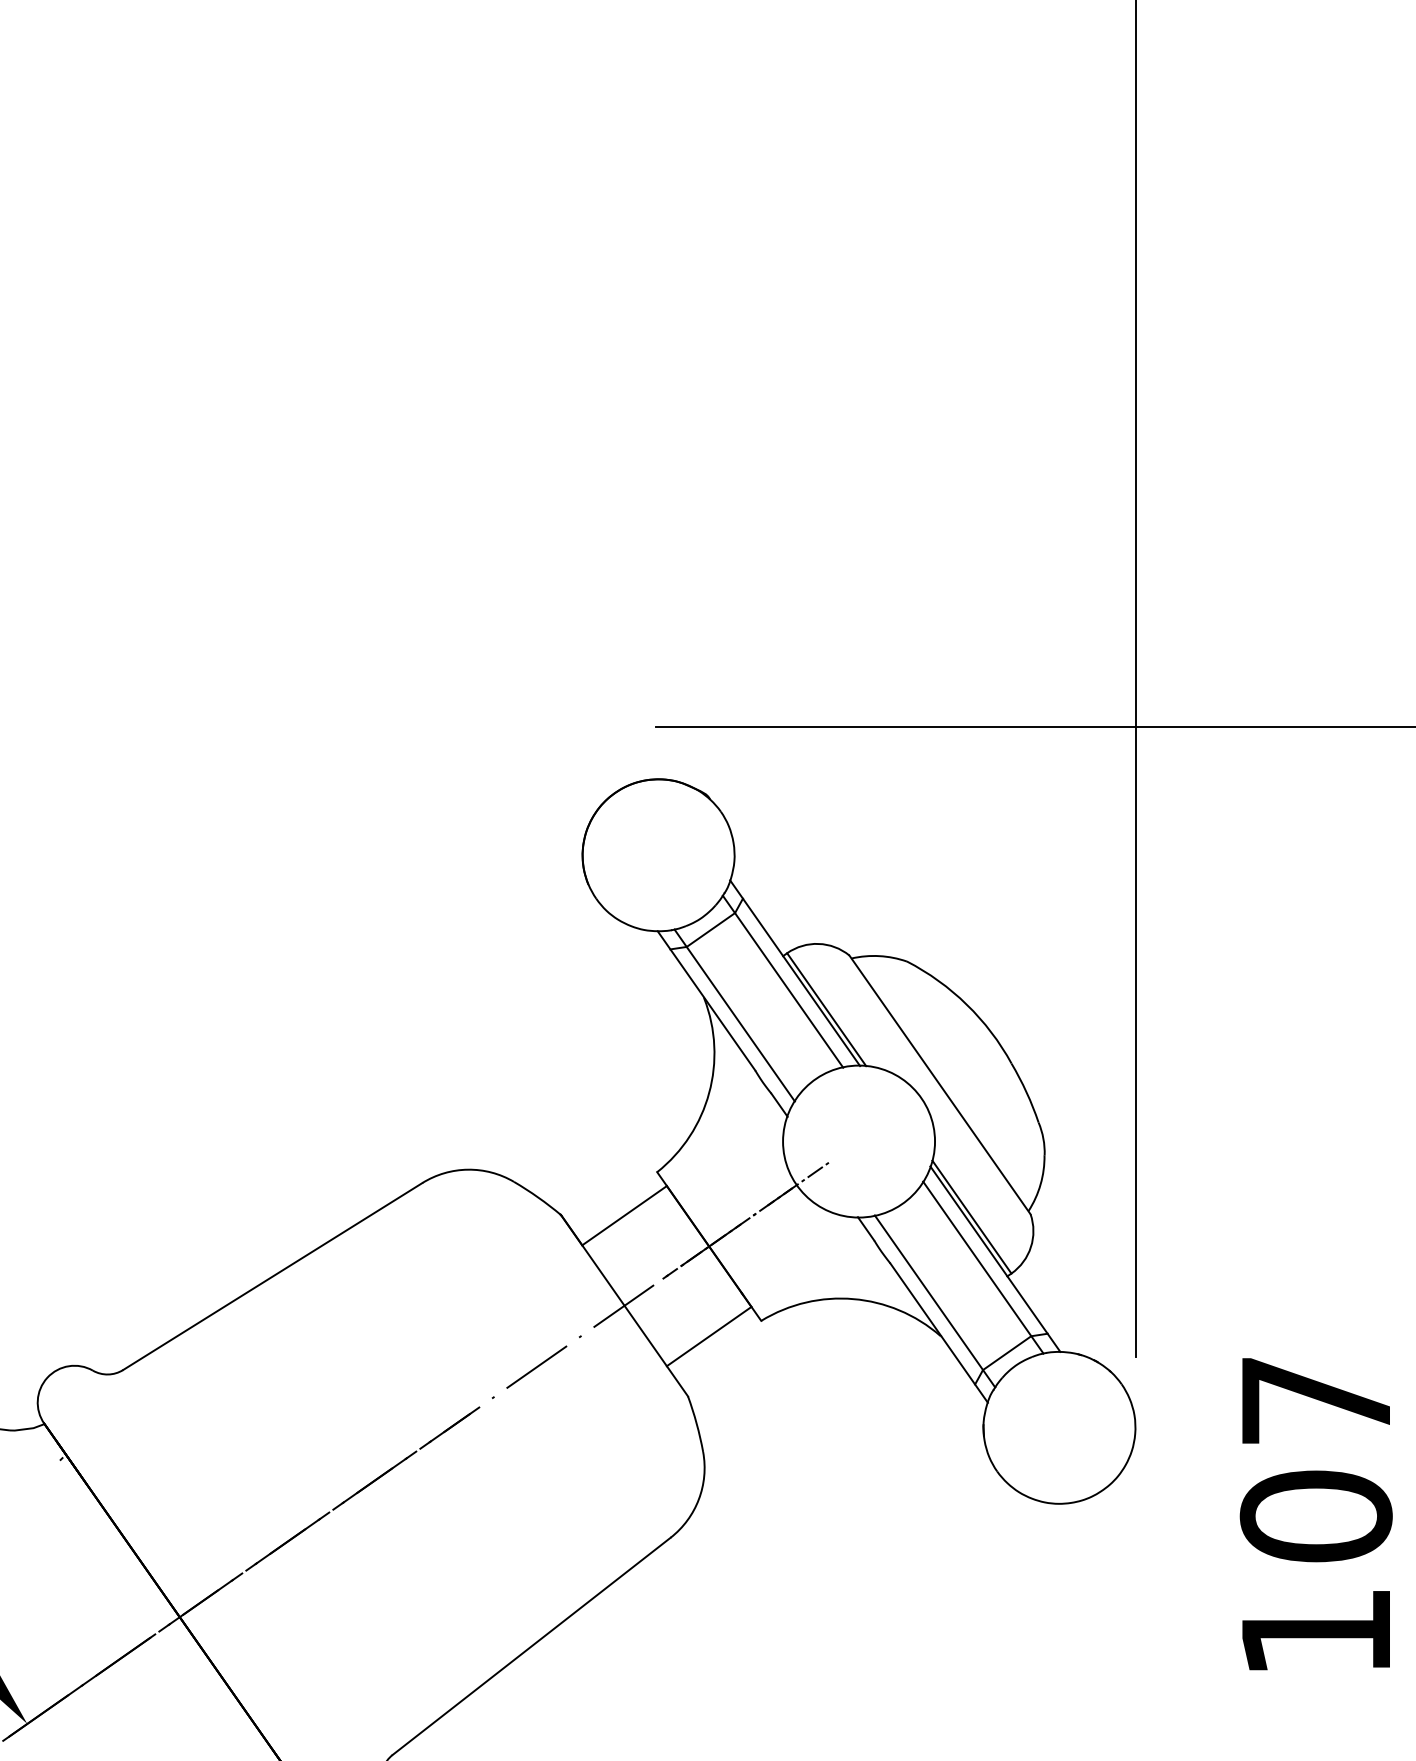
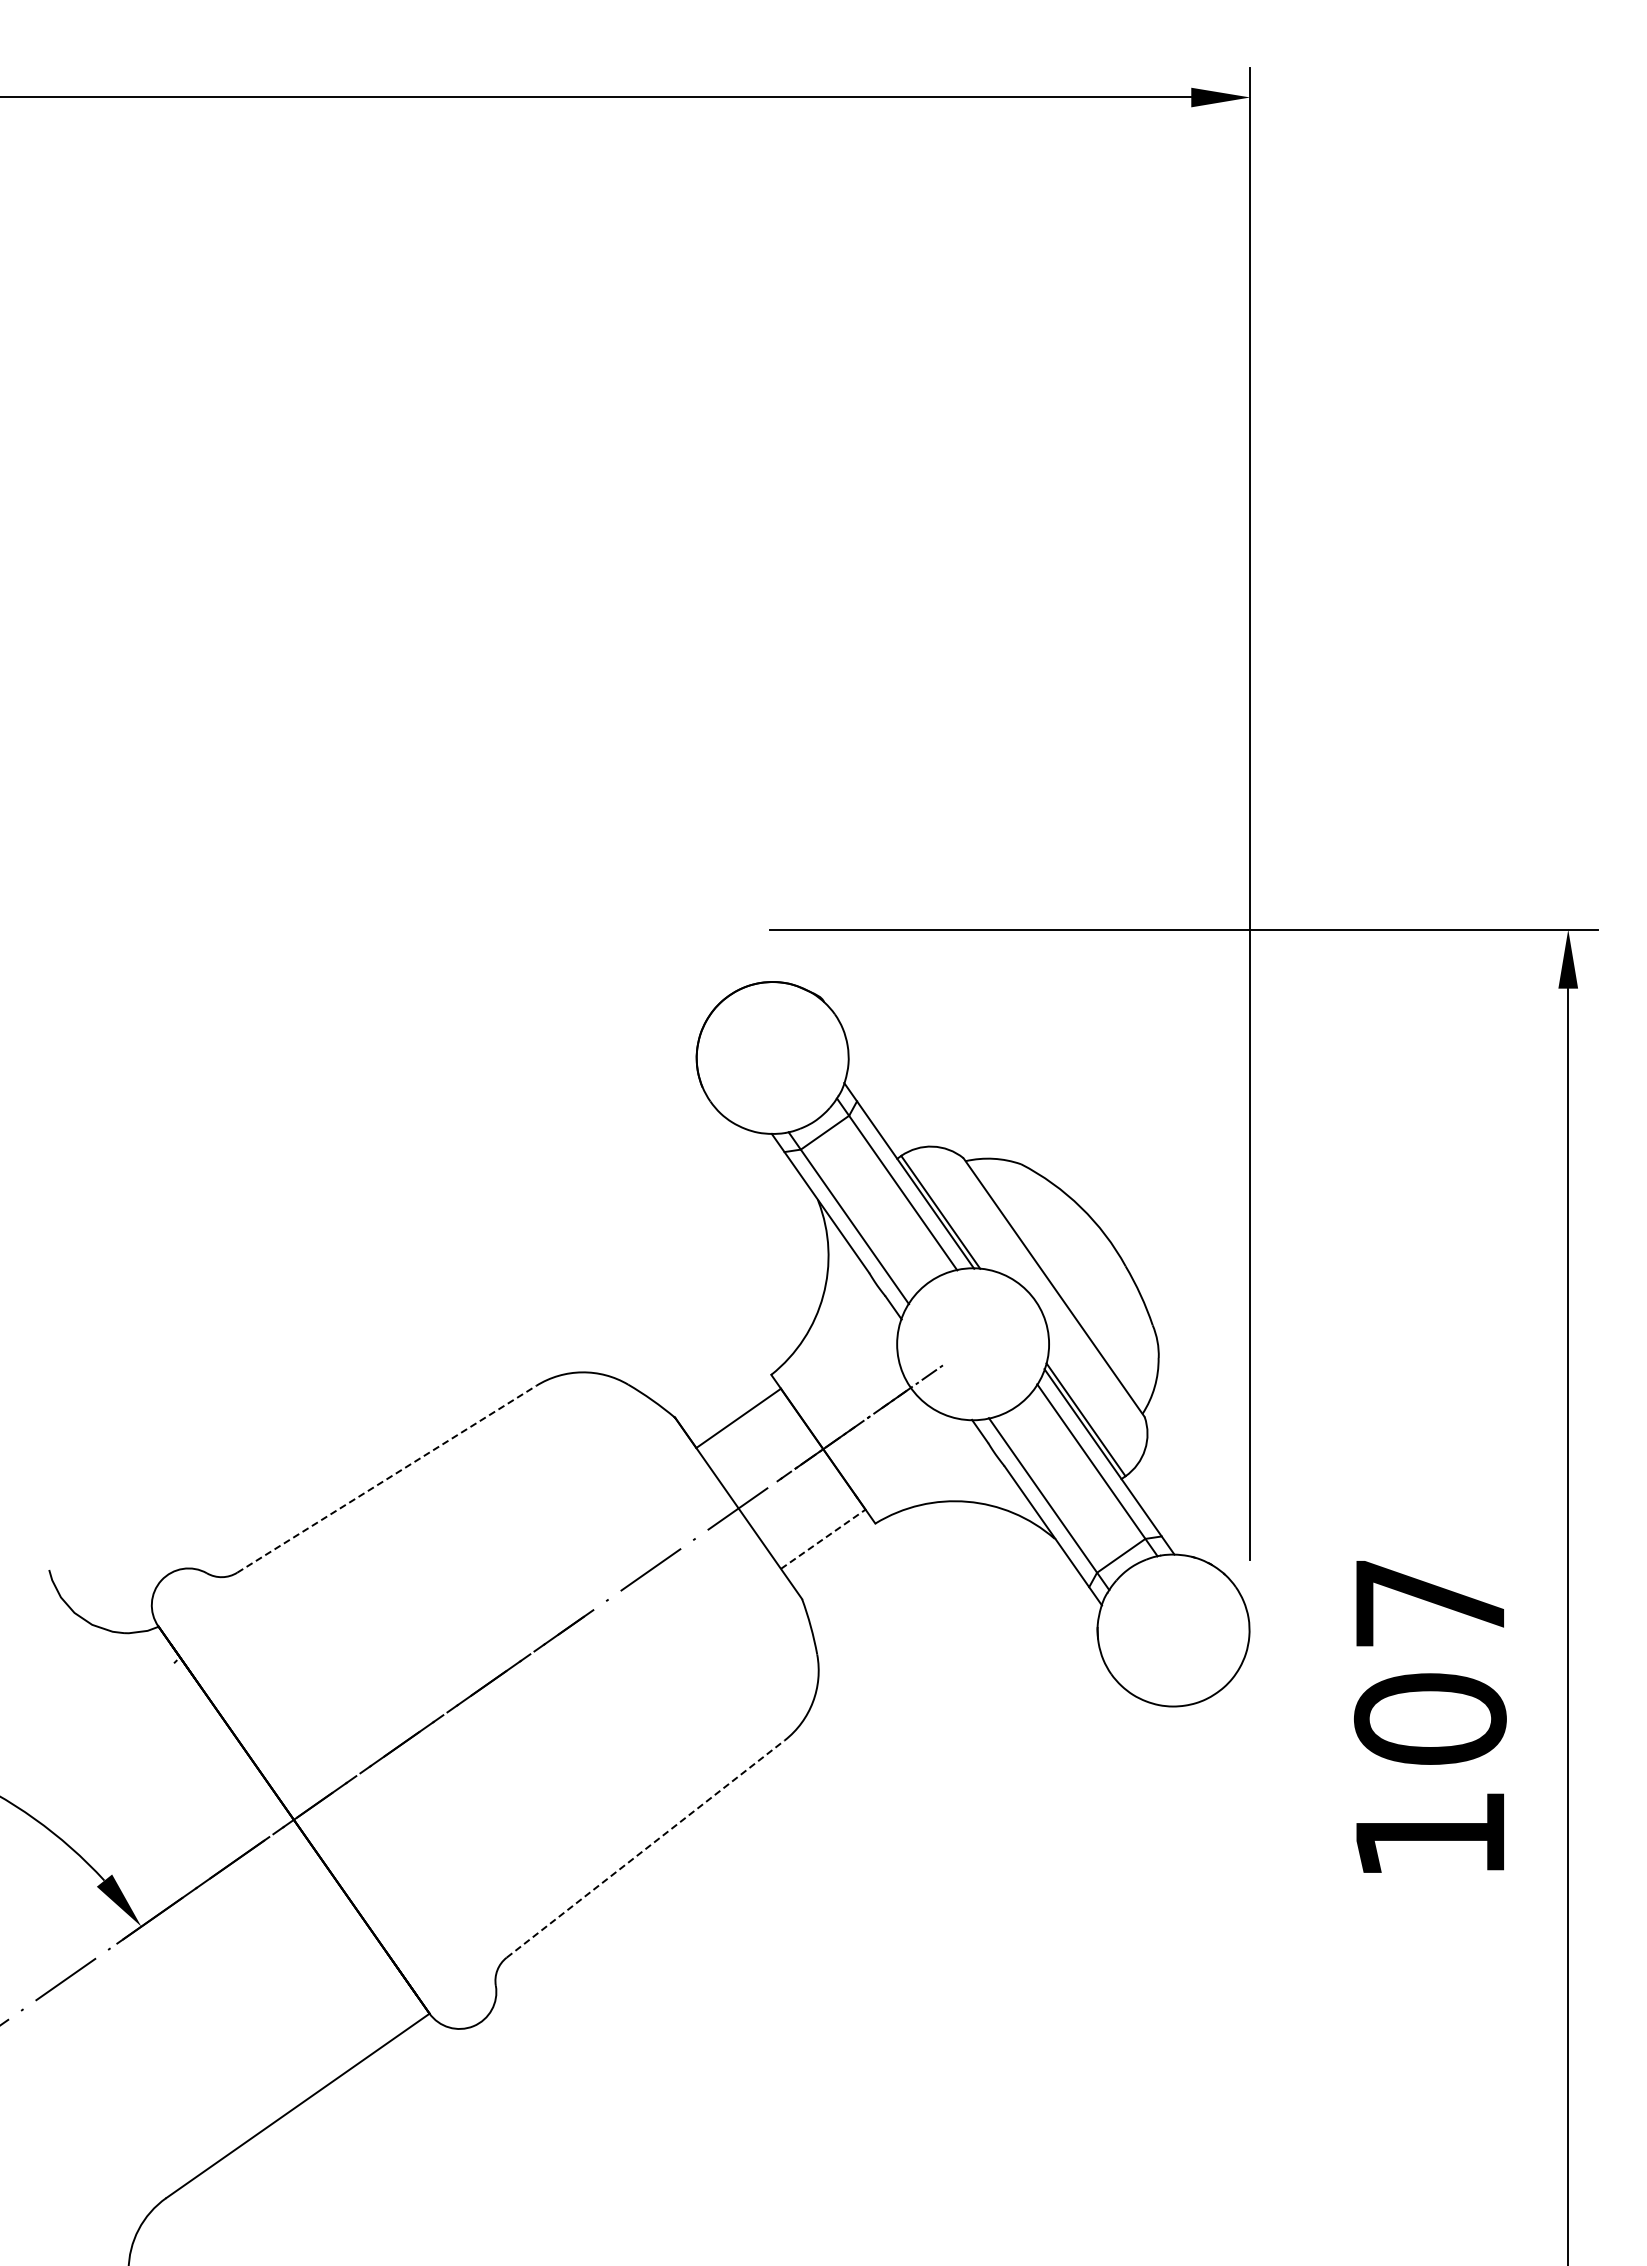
line: (273, 1276) -> (387, 1479), solid -> dashed
line: (709, 1336) -> (823, 1539), solid -> dashed
line: (532, 1645) -> (646, 1848), solid -> dashed

